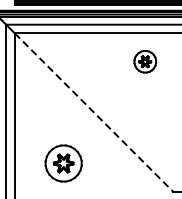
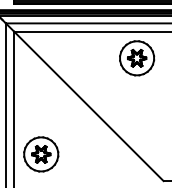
part: (145, 61) -> (137, 58), size x1.67
line: (93, 112) -> (88, 106), dashed -> solid
part: (63, 163) -> (41, 154), moved

